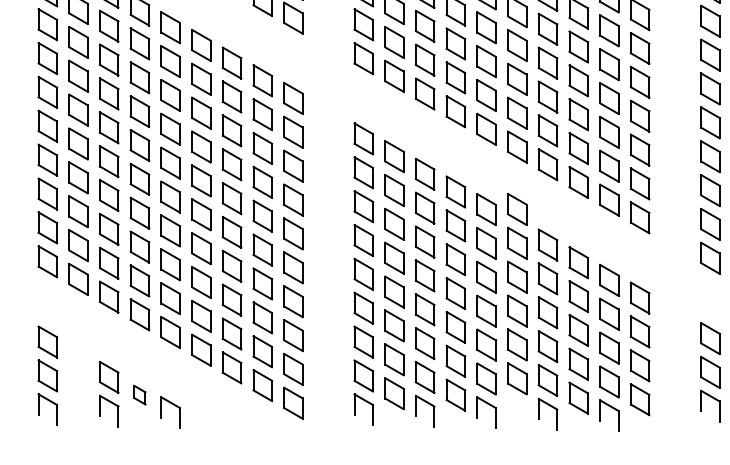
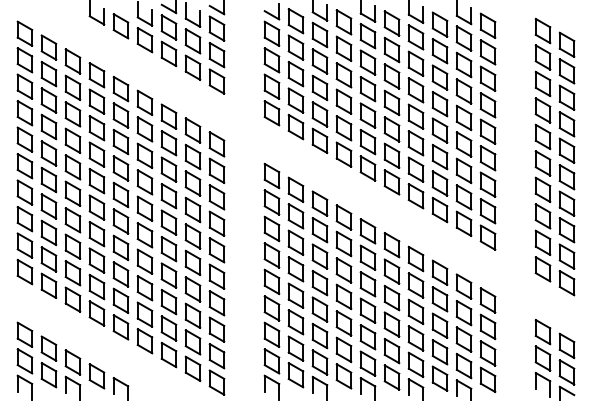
part: (516, 294) -> (391, 311), moved
part: (77, 376) -> (48, 361), added
part: (139, 395) -> (96, 376), size x1.67

